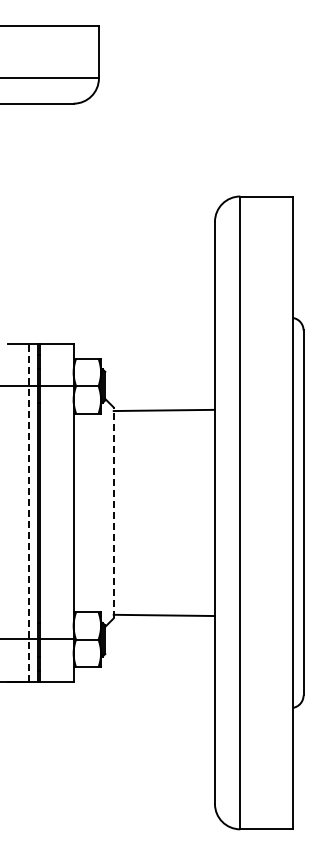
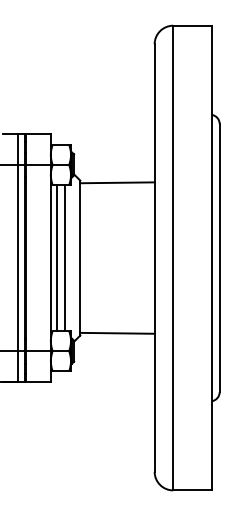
line: (29, 512) -> (18, 257), dashed -> solid
line: (82, 512) -> (57, 257), added
line: (92, 512) -> (64, 257), added
line: (113, 512) -> (80, 257), dashed -> solid

